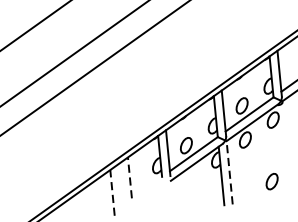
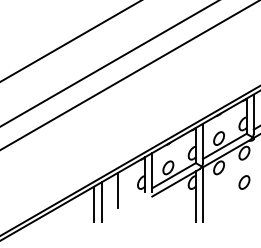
line: (230, 172) -> (203, 194), dashed -> solid
line: (129, 177) -> (117, 190), dashed -> solid
part: (272, 181) -> (244, 182), moved
line: (112, 193) -> (101, 202), dashed -> solid
line: (104, 195) -> (94, 203), added

